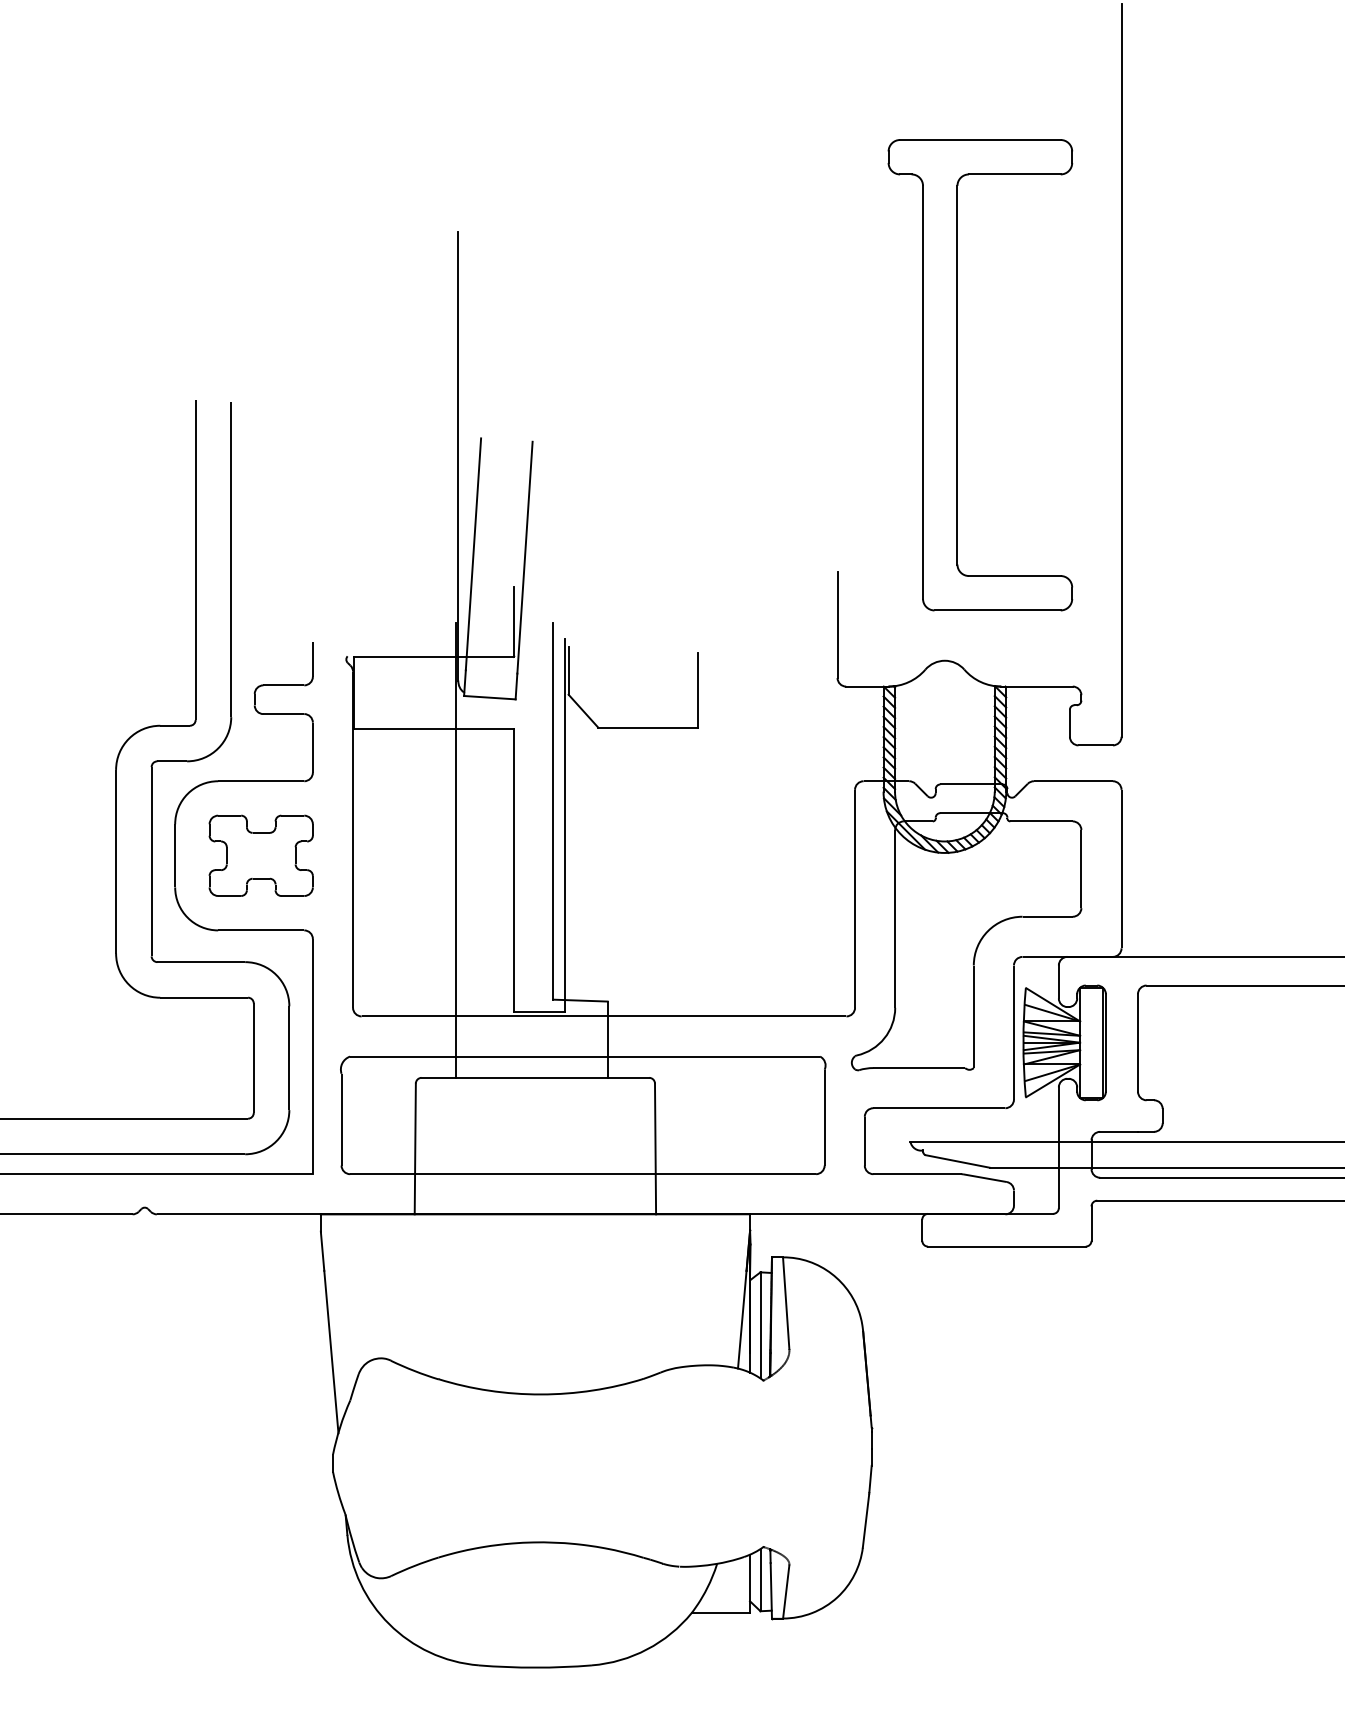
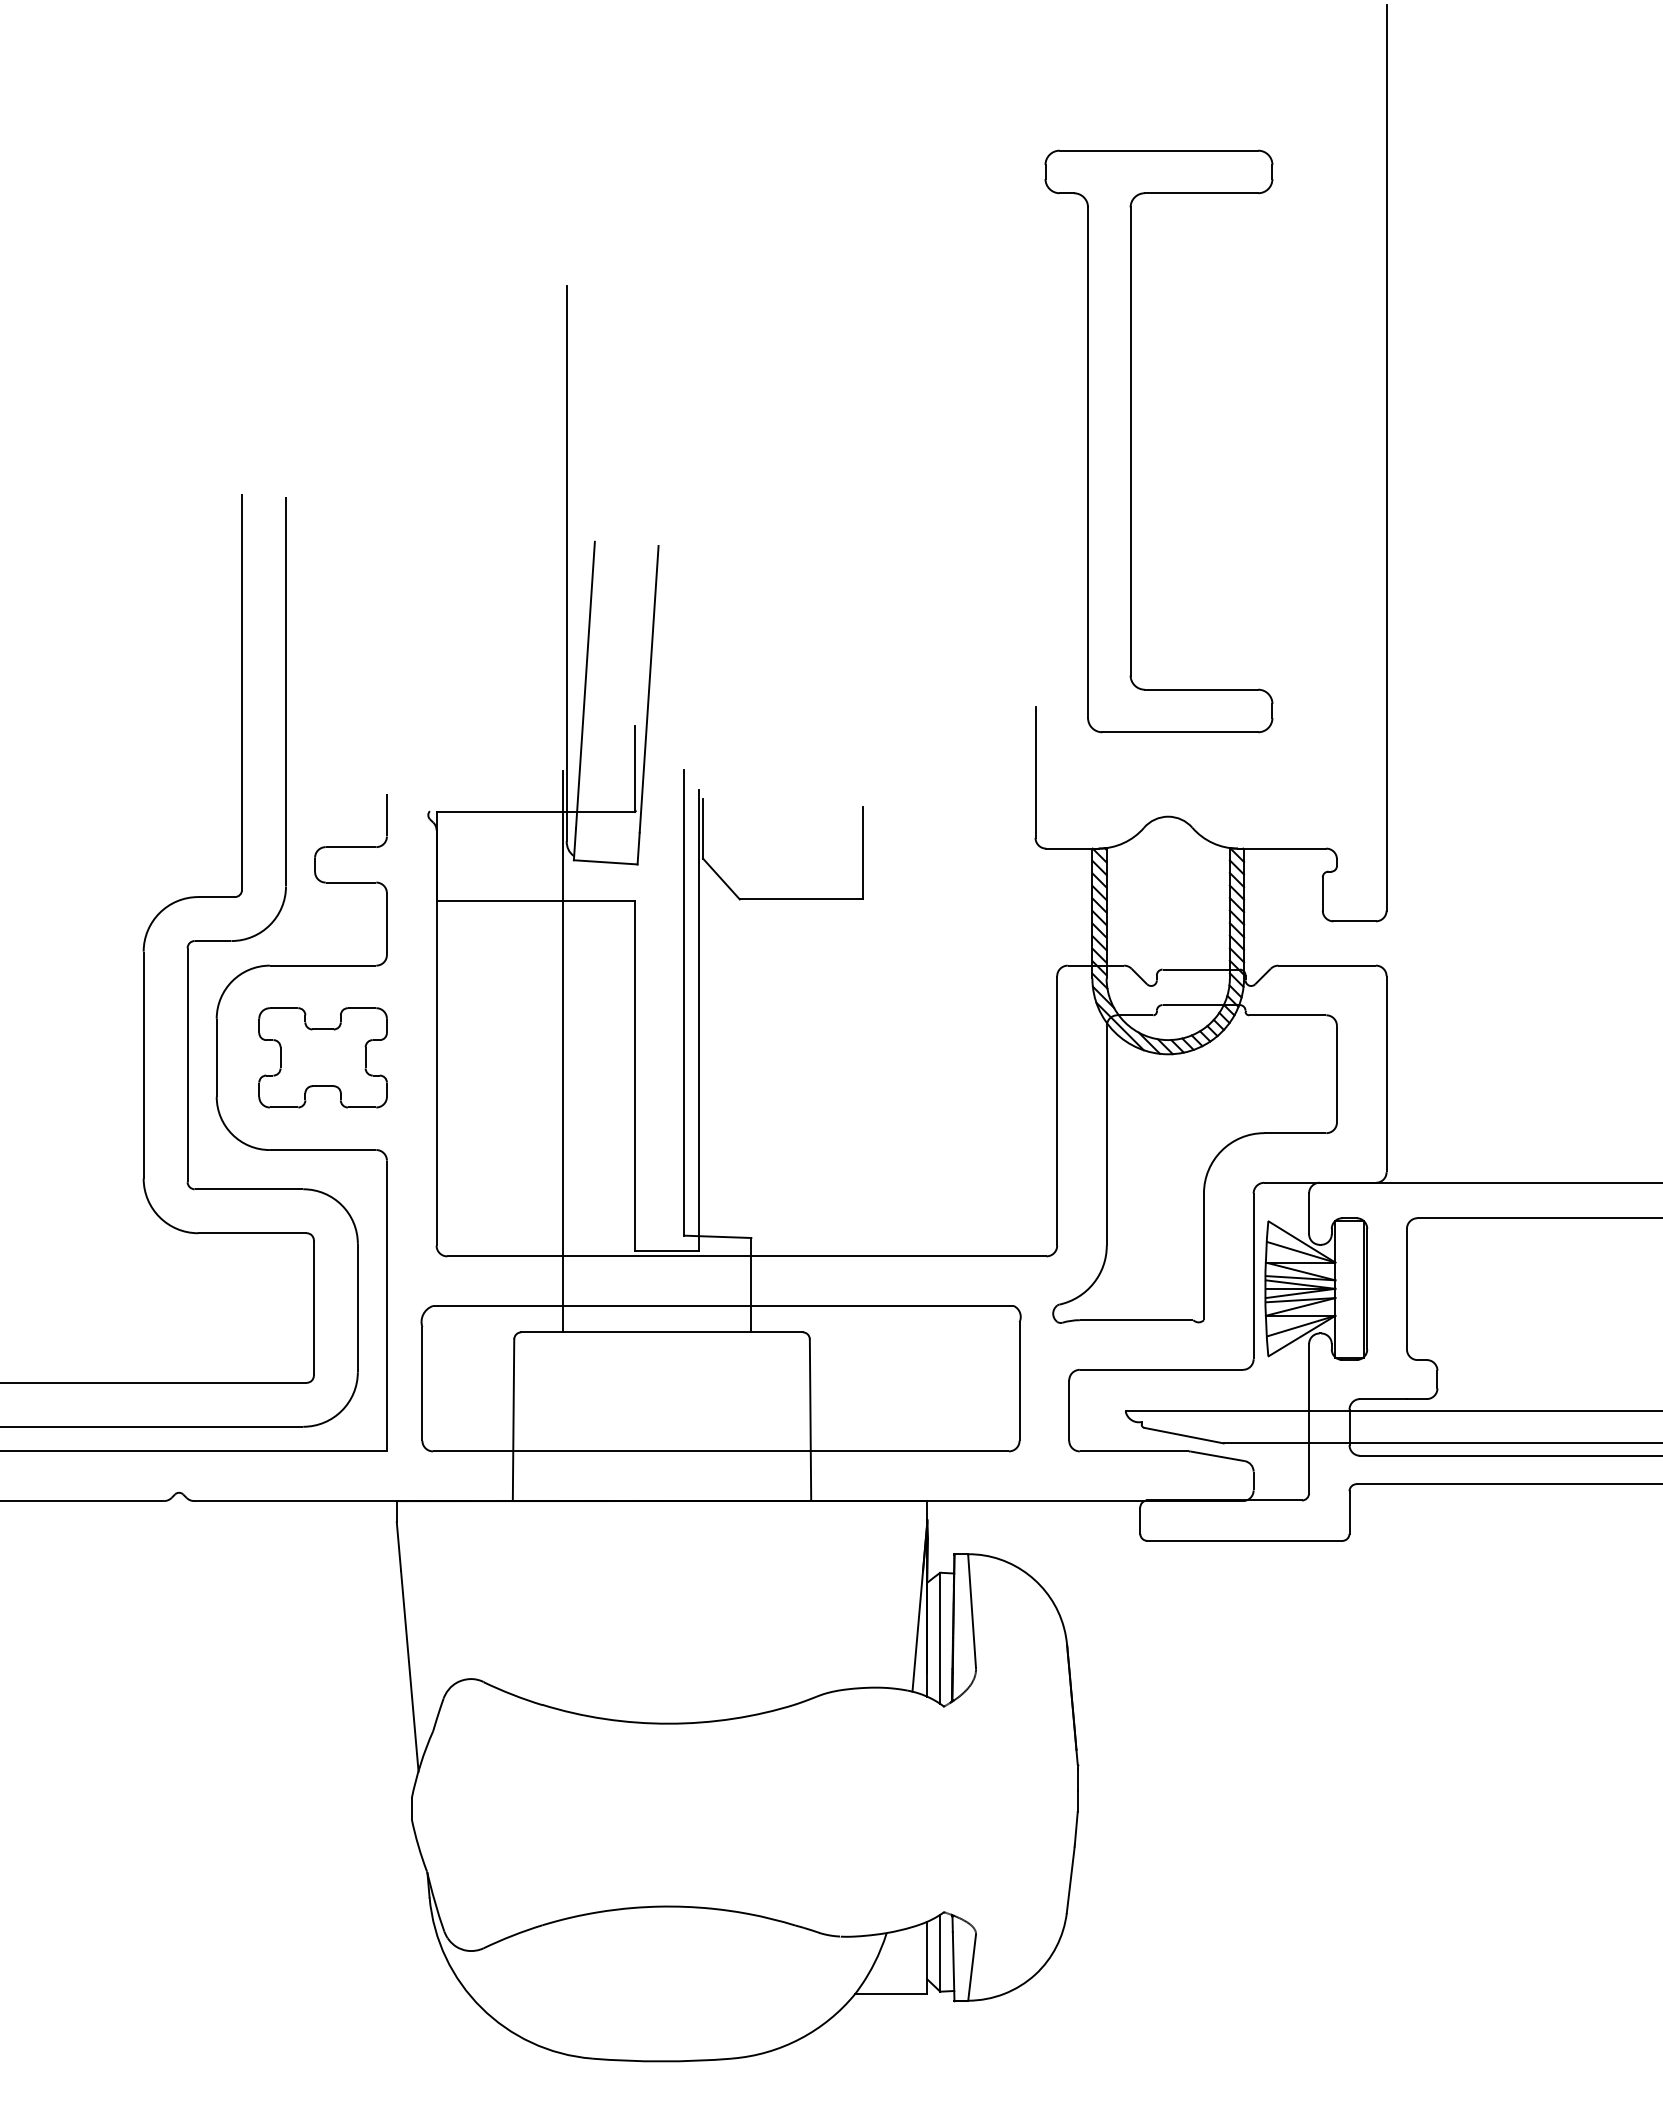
part: (957, 375) -> (1130, 441), moved

